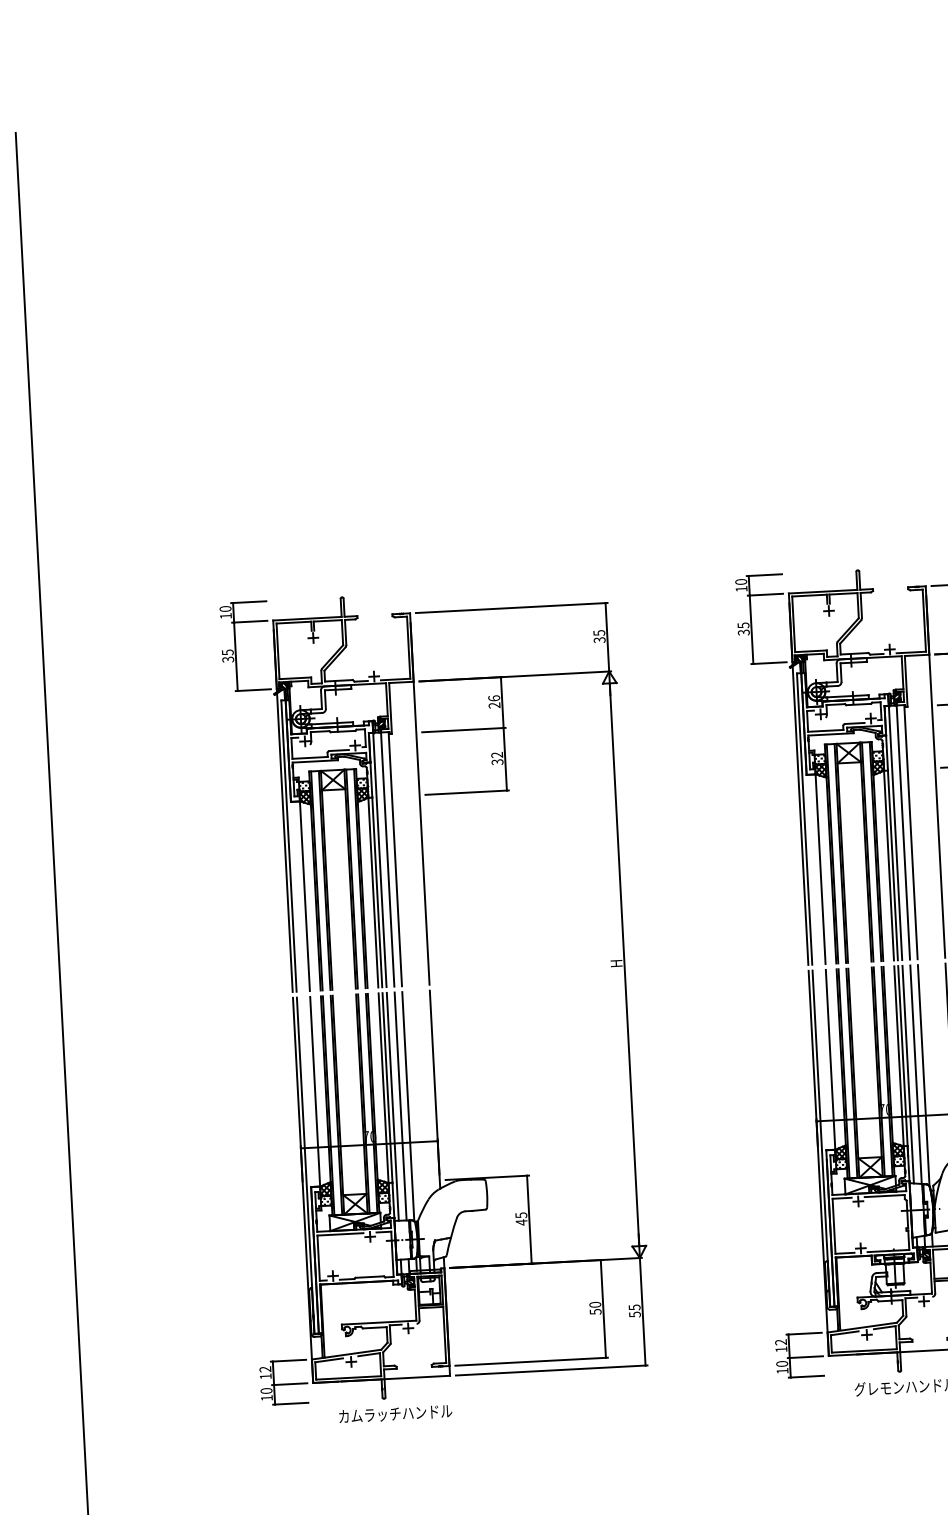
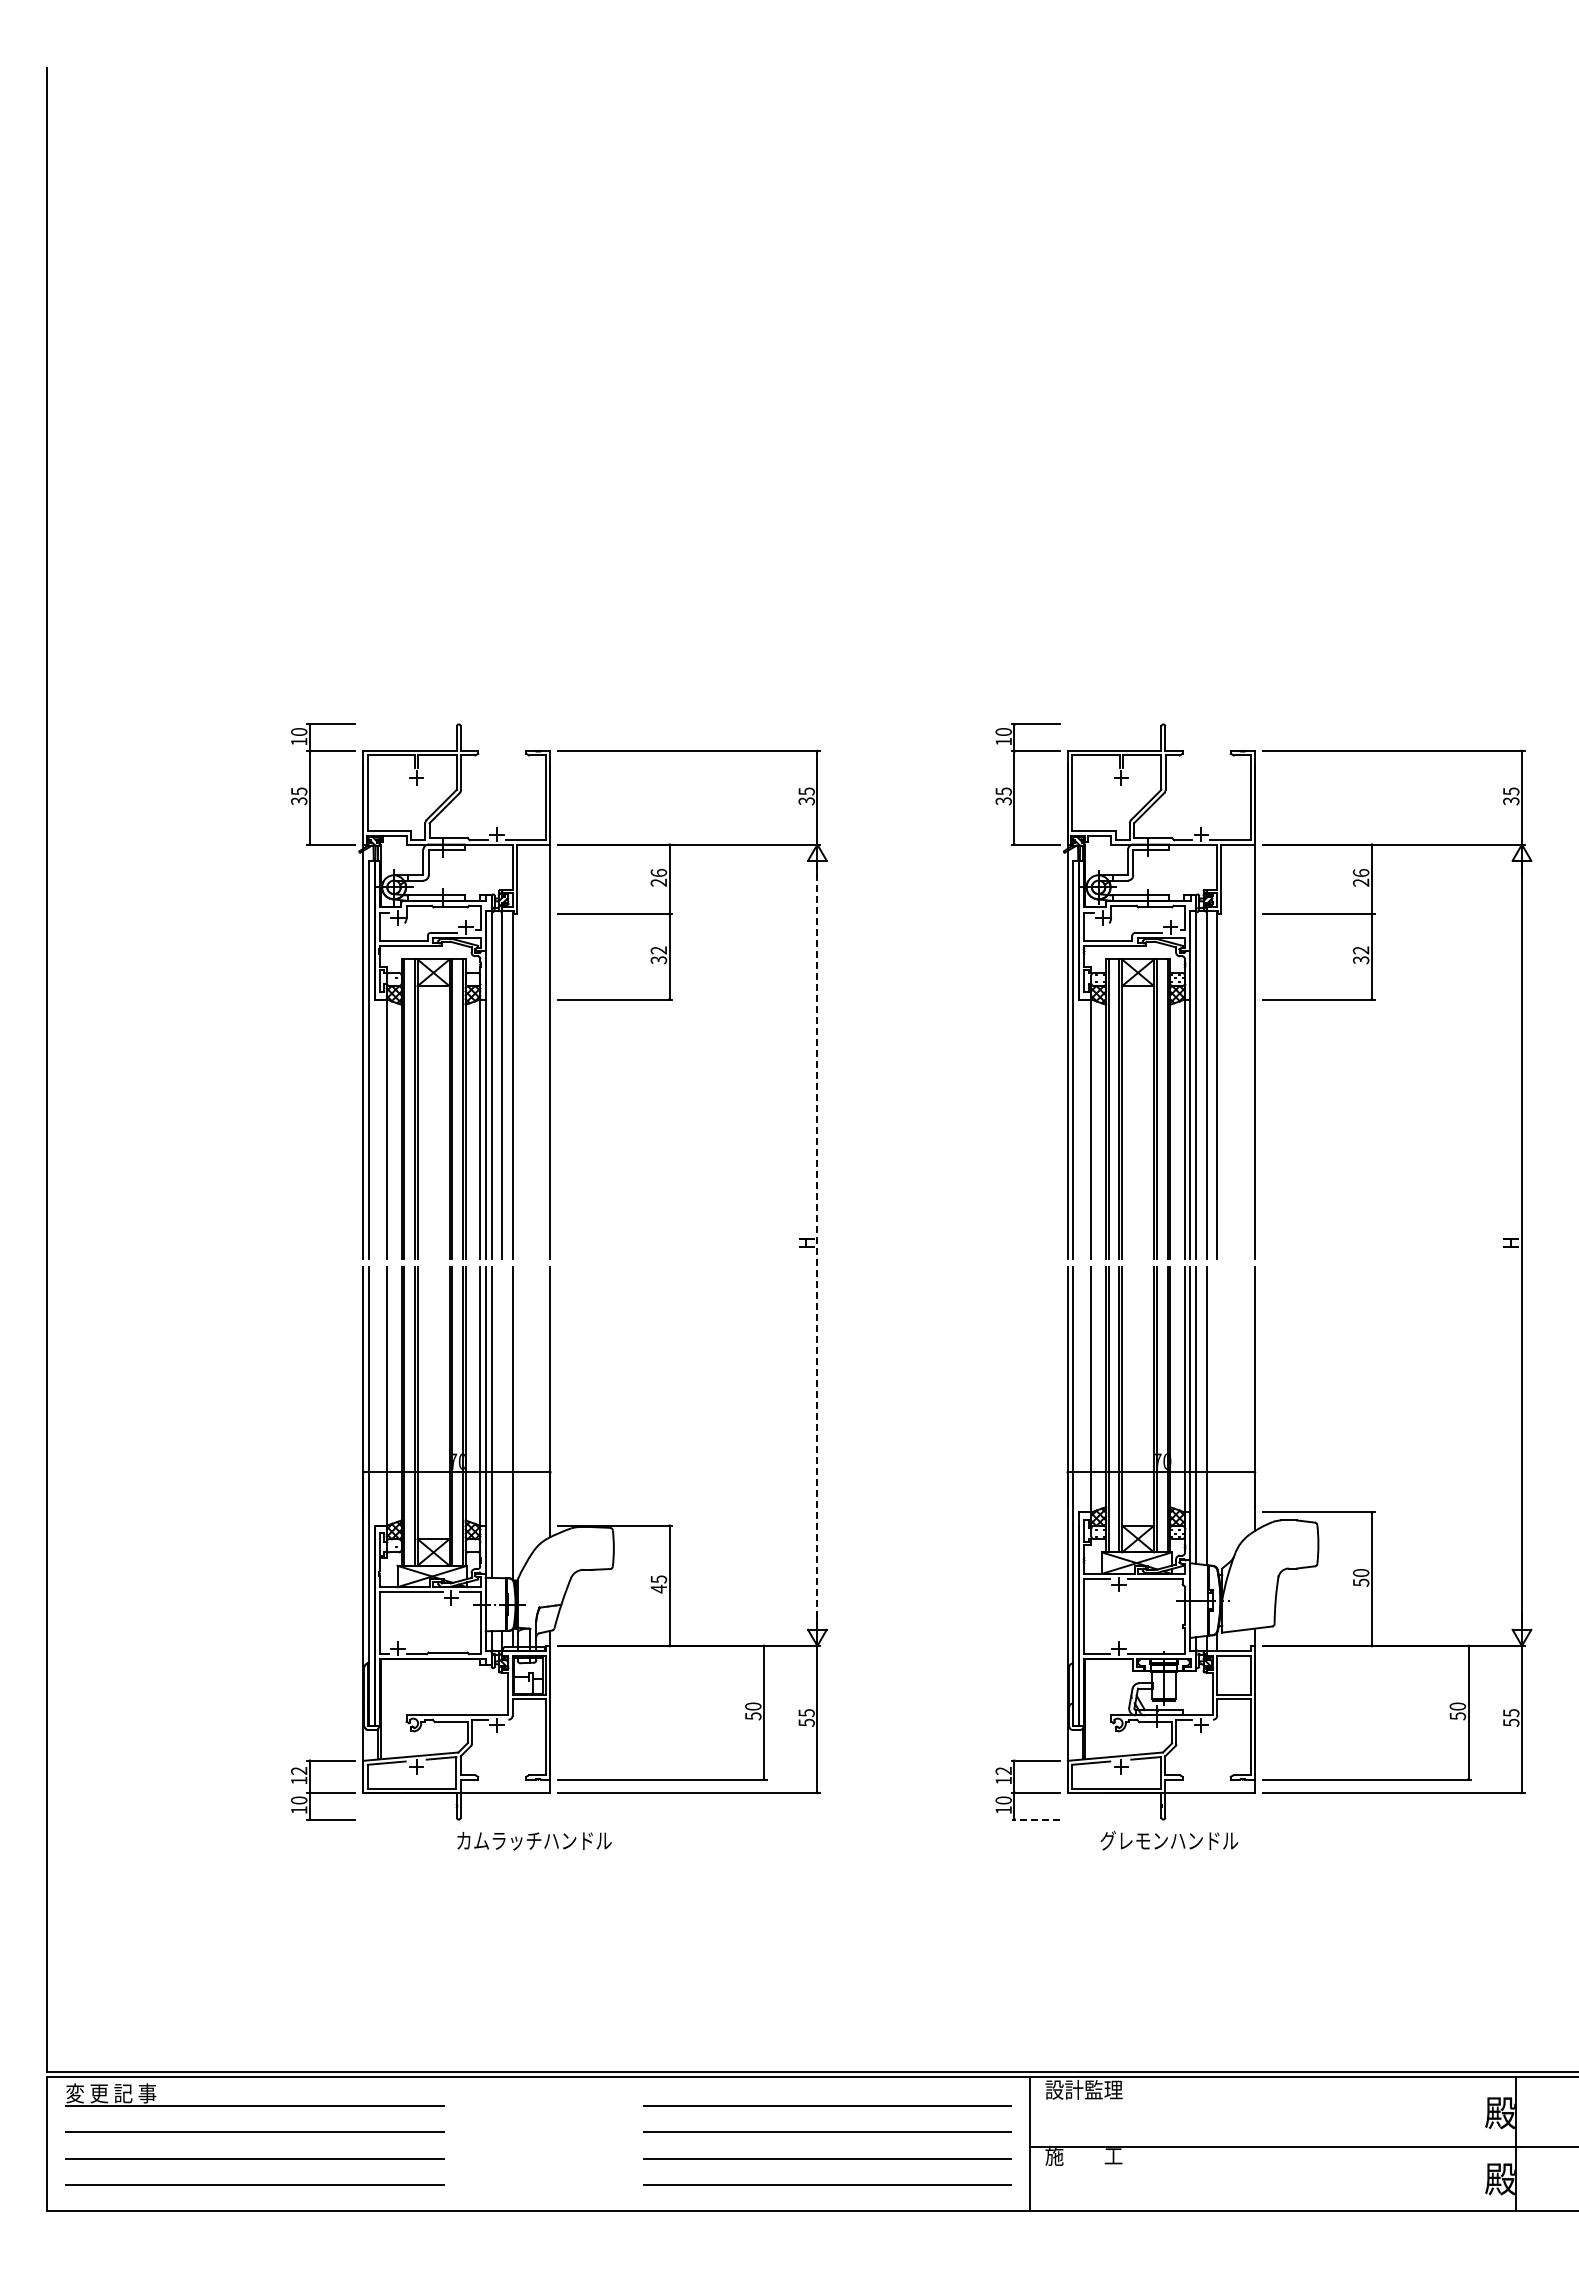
line: (624, 964) -> (817, 1245), solid -> dashed
line: (923, 1075) -> (1217, 1417), removed
line: (400, 1106) -> (502, 1422), removed
line: (806, 1376) -> (1035, 1819), solid -> dashed
text: (395, 1414) -> (534, 1841), moved

